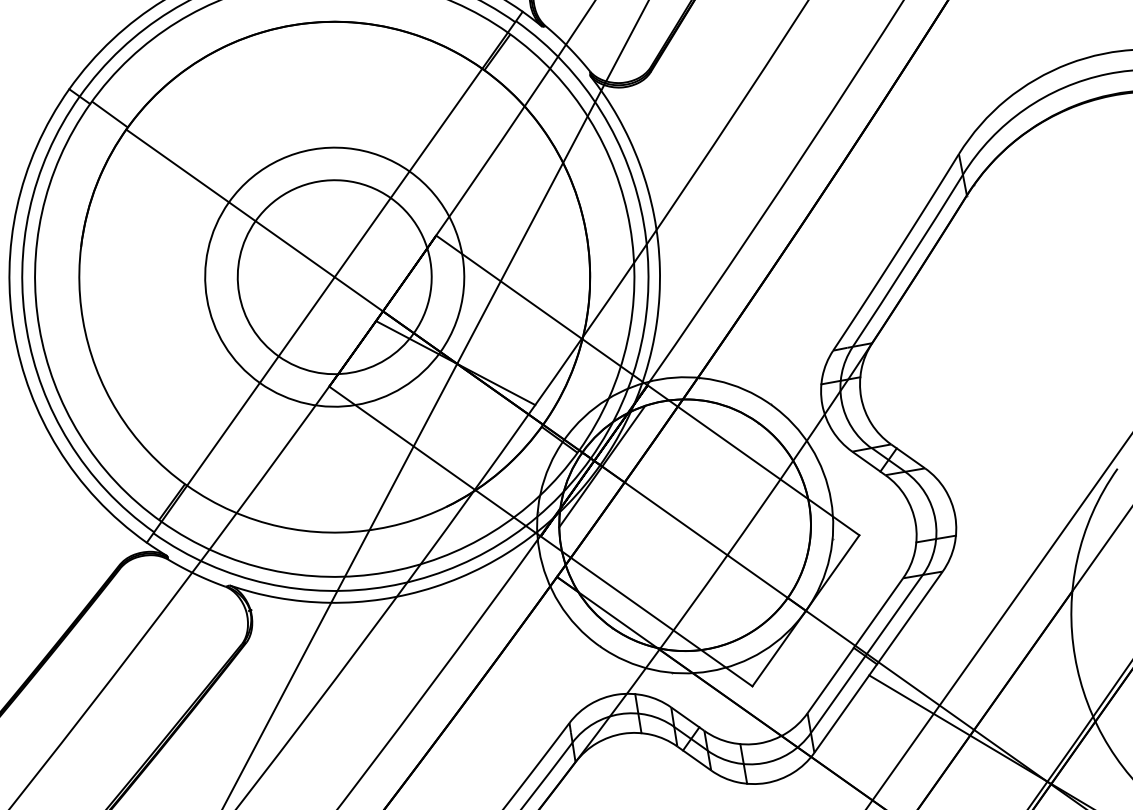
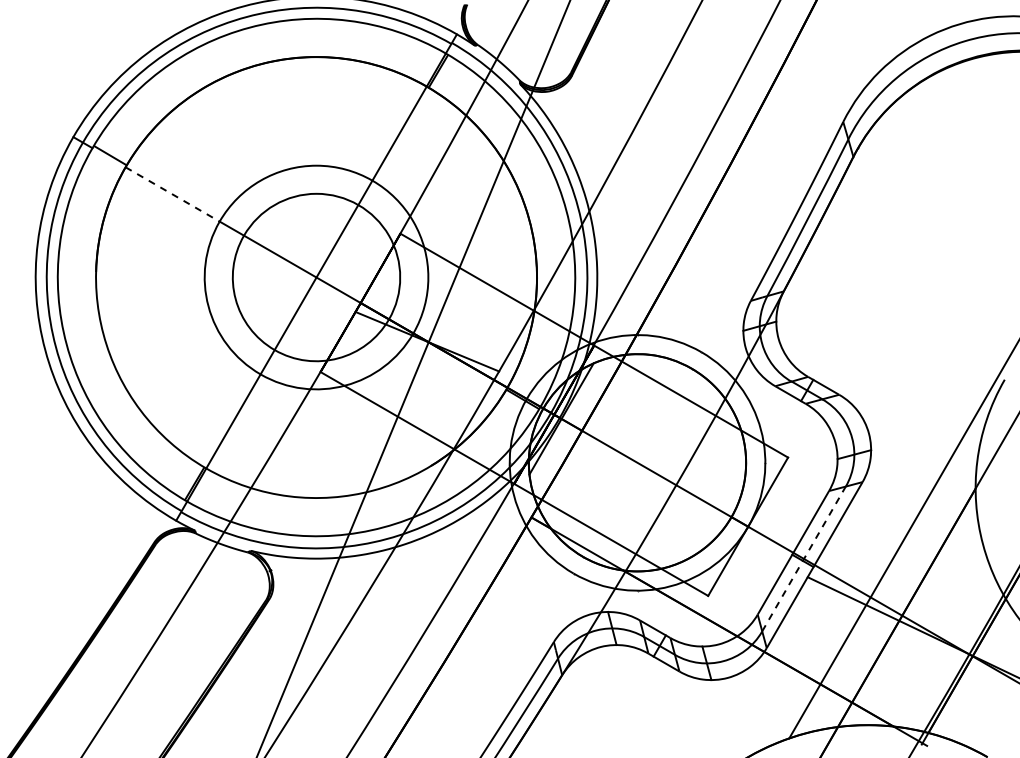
line: (178, 166) -> (173, 194), solid -> dashed
line: (867, 653) -> (804, 558), solid -> dashed

